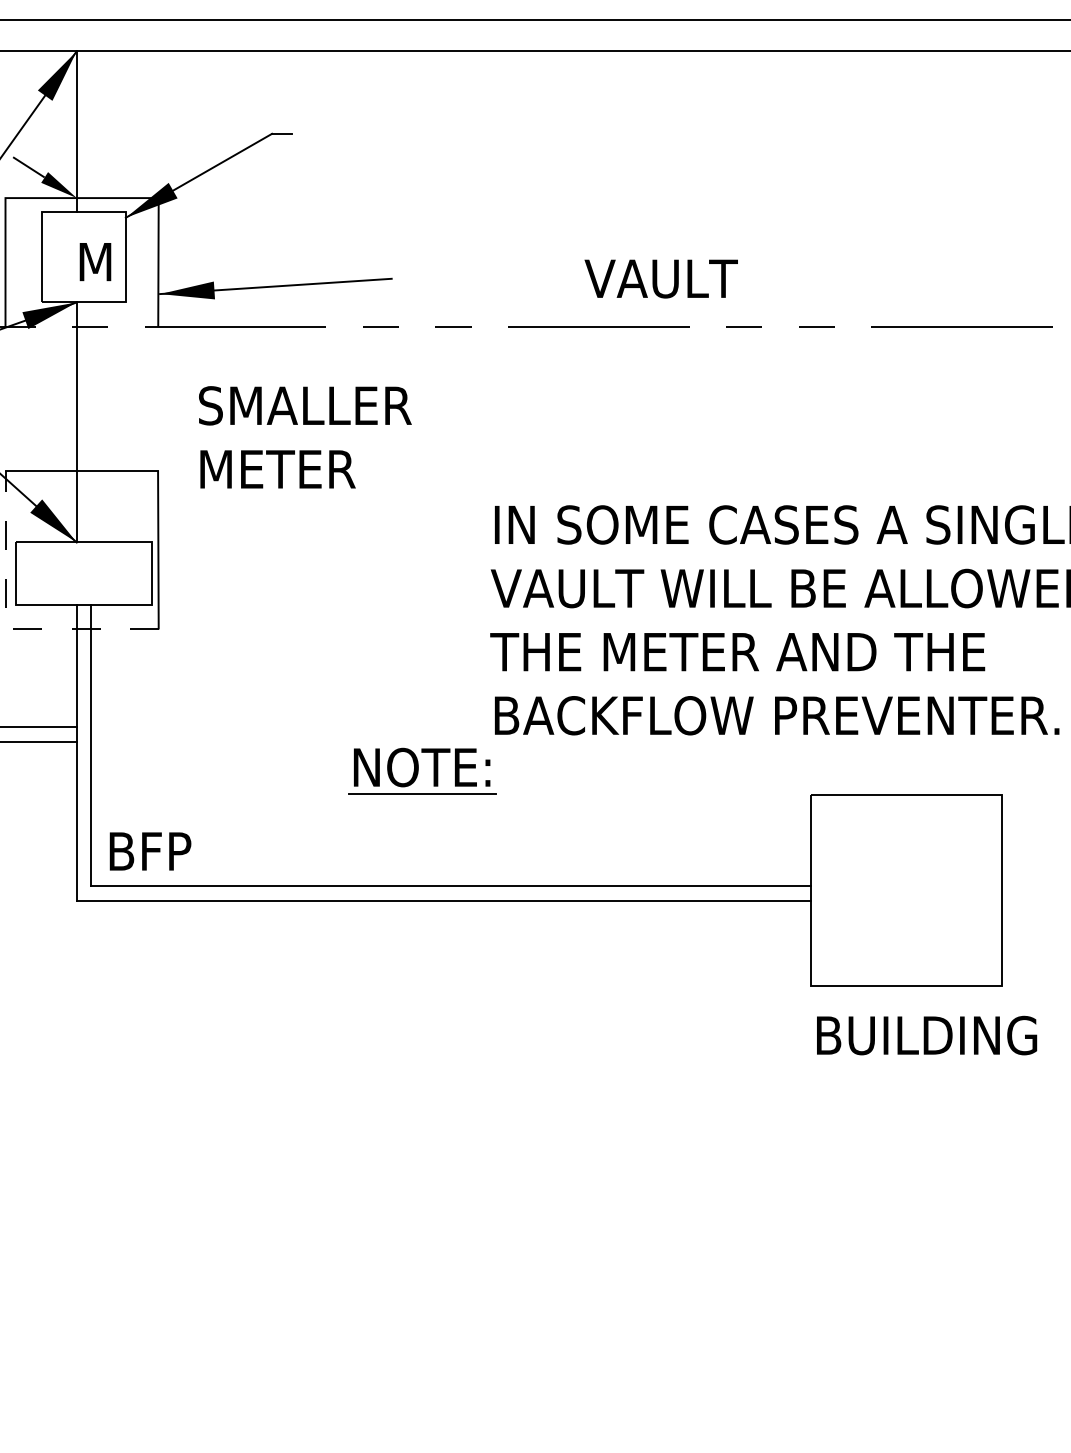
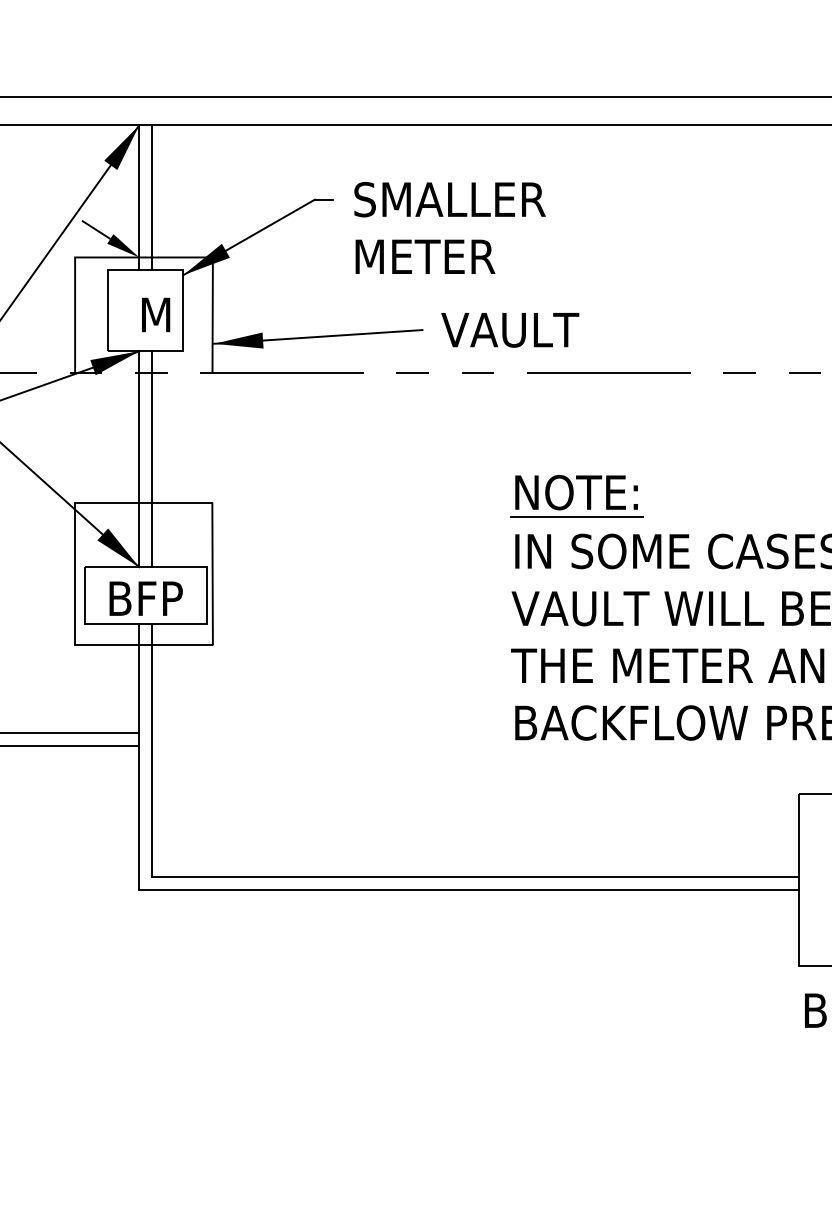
line: (91, 131) -> (152, 197), added
text: (660, 278) -> (509, 329), moved
line: (91, 422) -> (152, 459), added
text: (305, 437) -> (450, 228), moved
line: (5, 627) -> (75, 643), dashed -> solid
part: (422, 770) -> (576, 495), moved
text: (150, 851) -> (146, 598), moved

